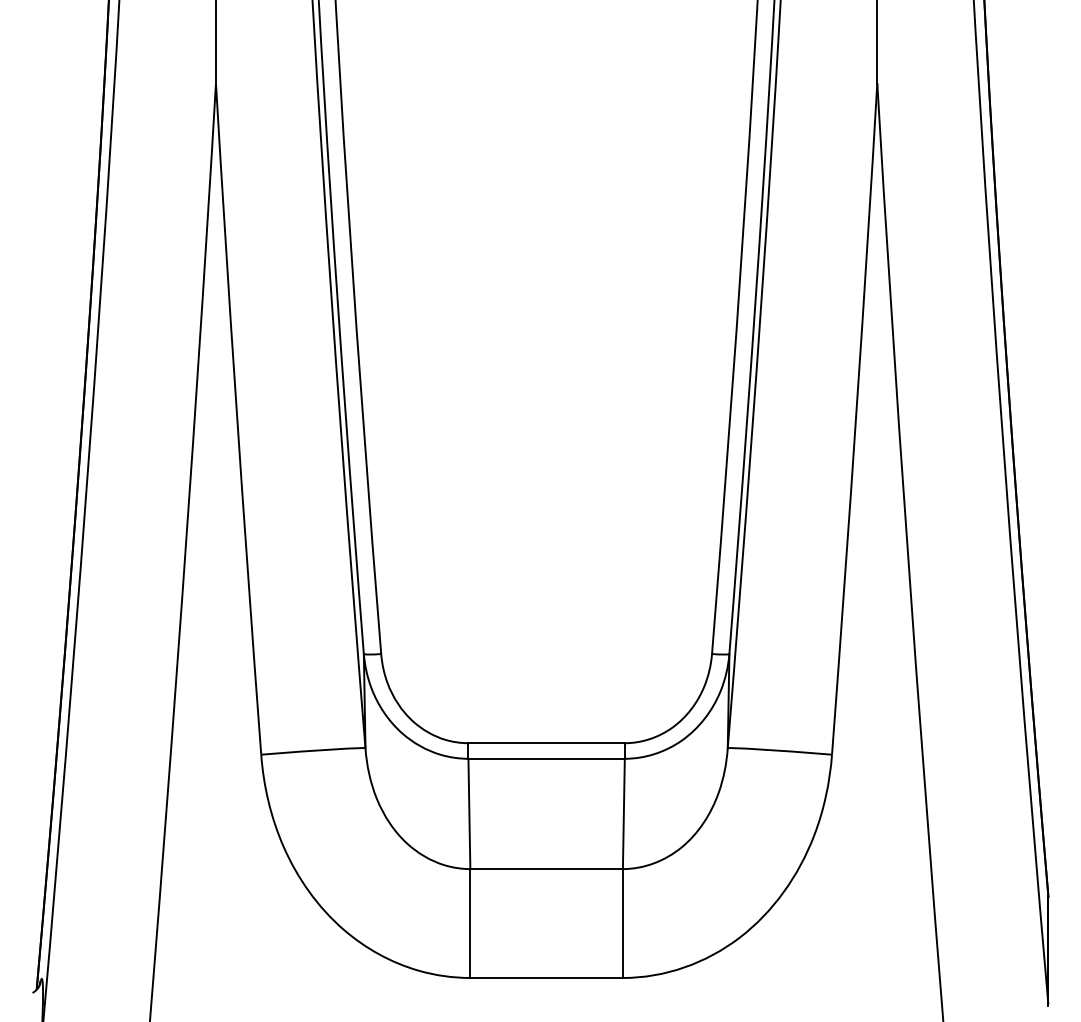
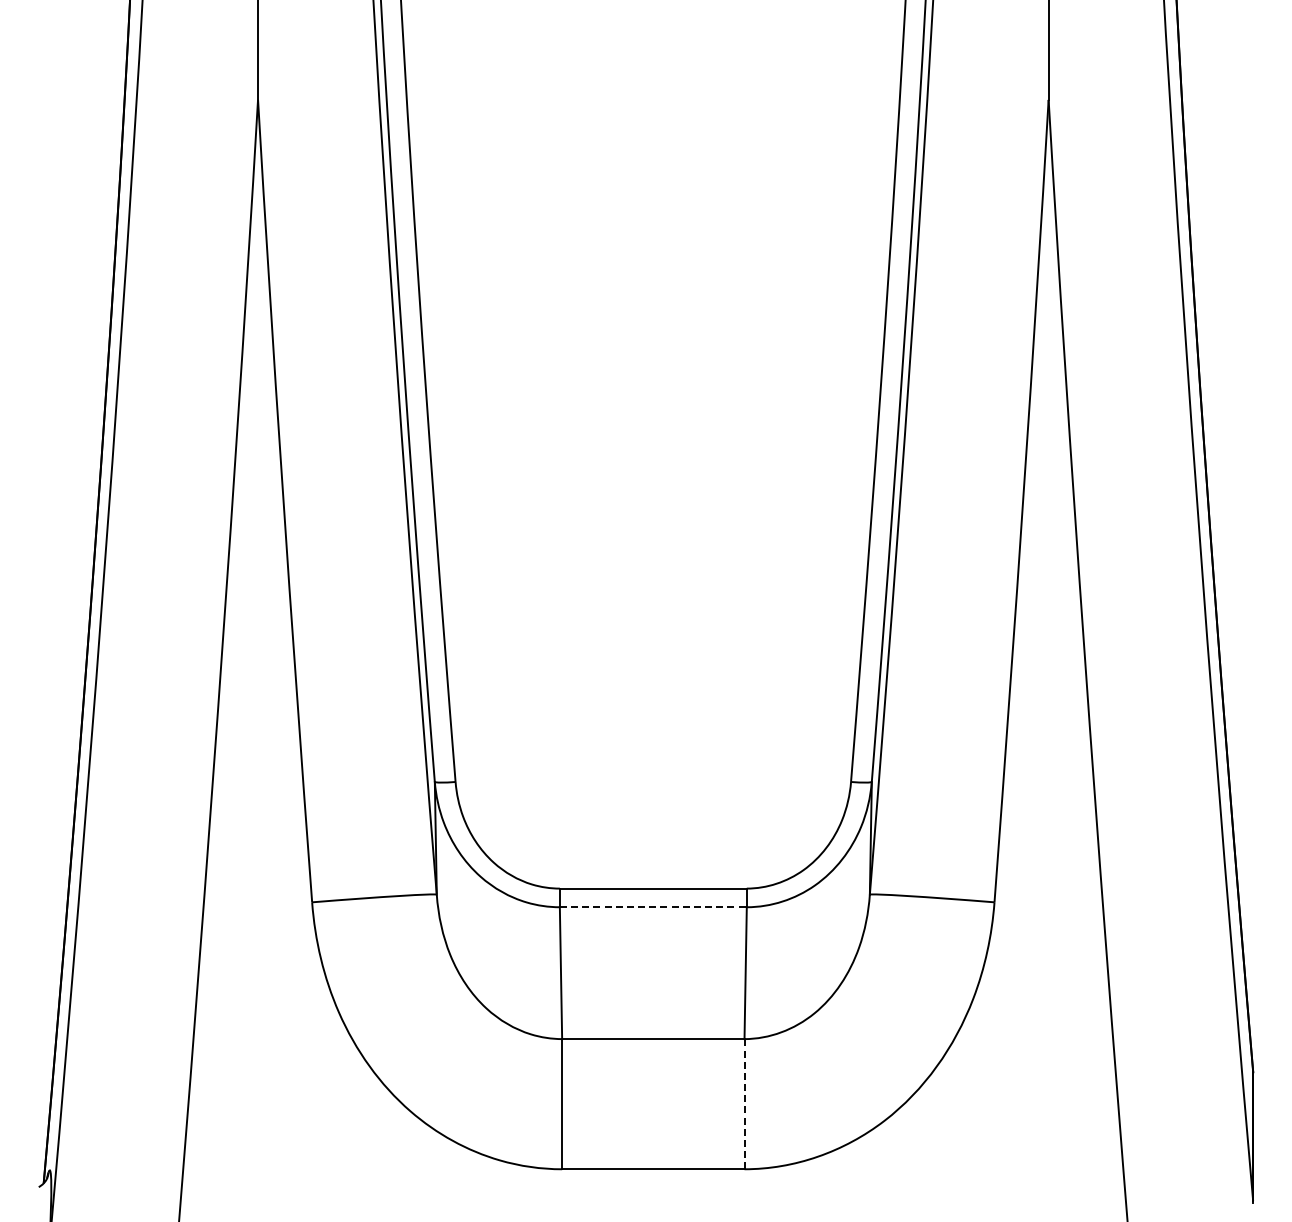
line: (546, 759) -> (653, 907), solid -> dashed
line: (622, 922) -> (744, 1103), solid -> dashed

